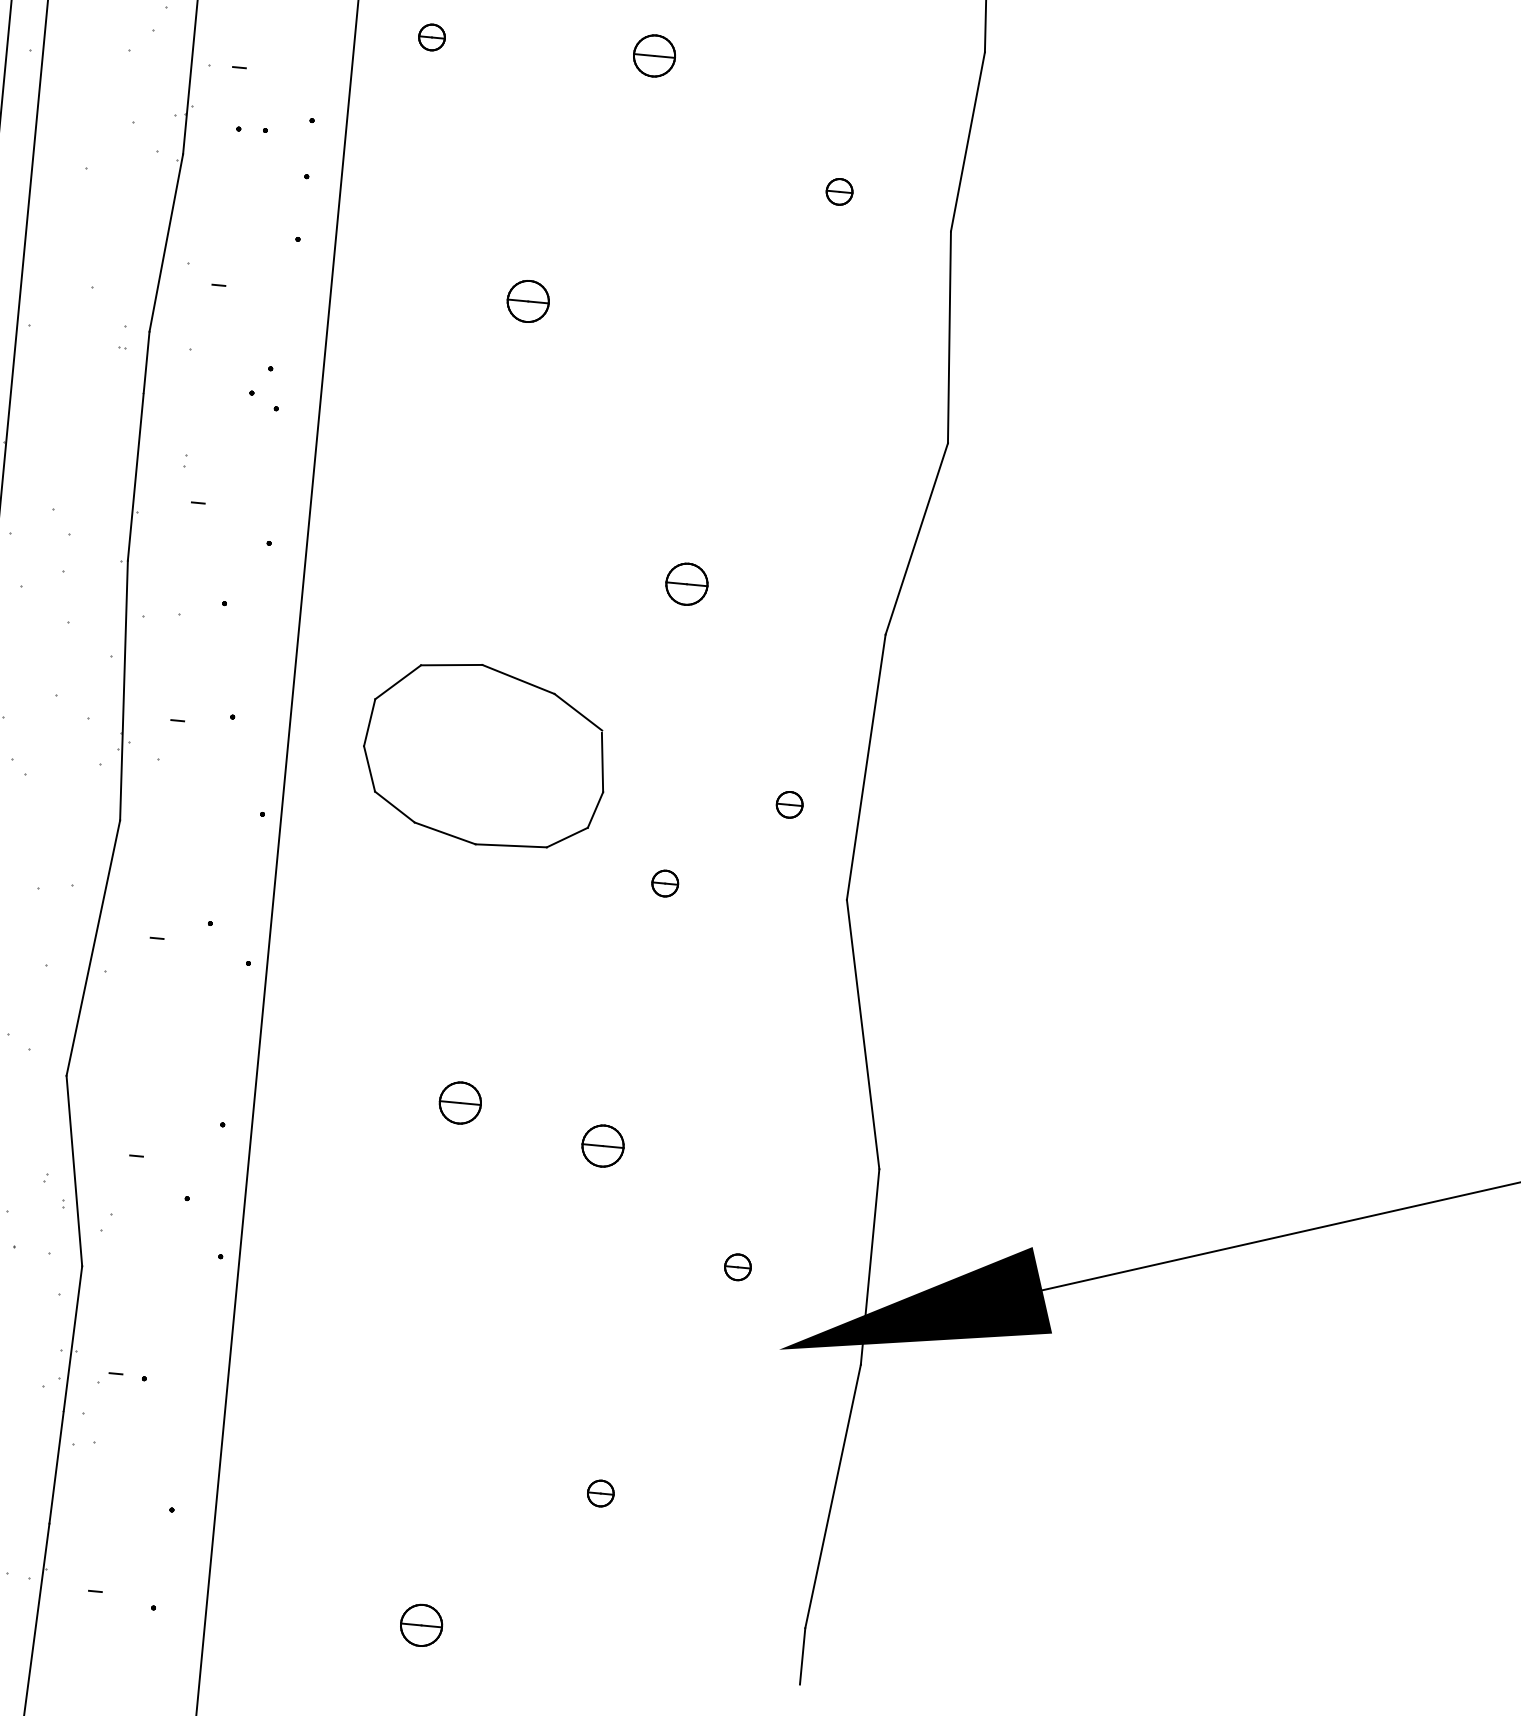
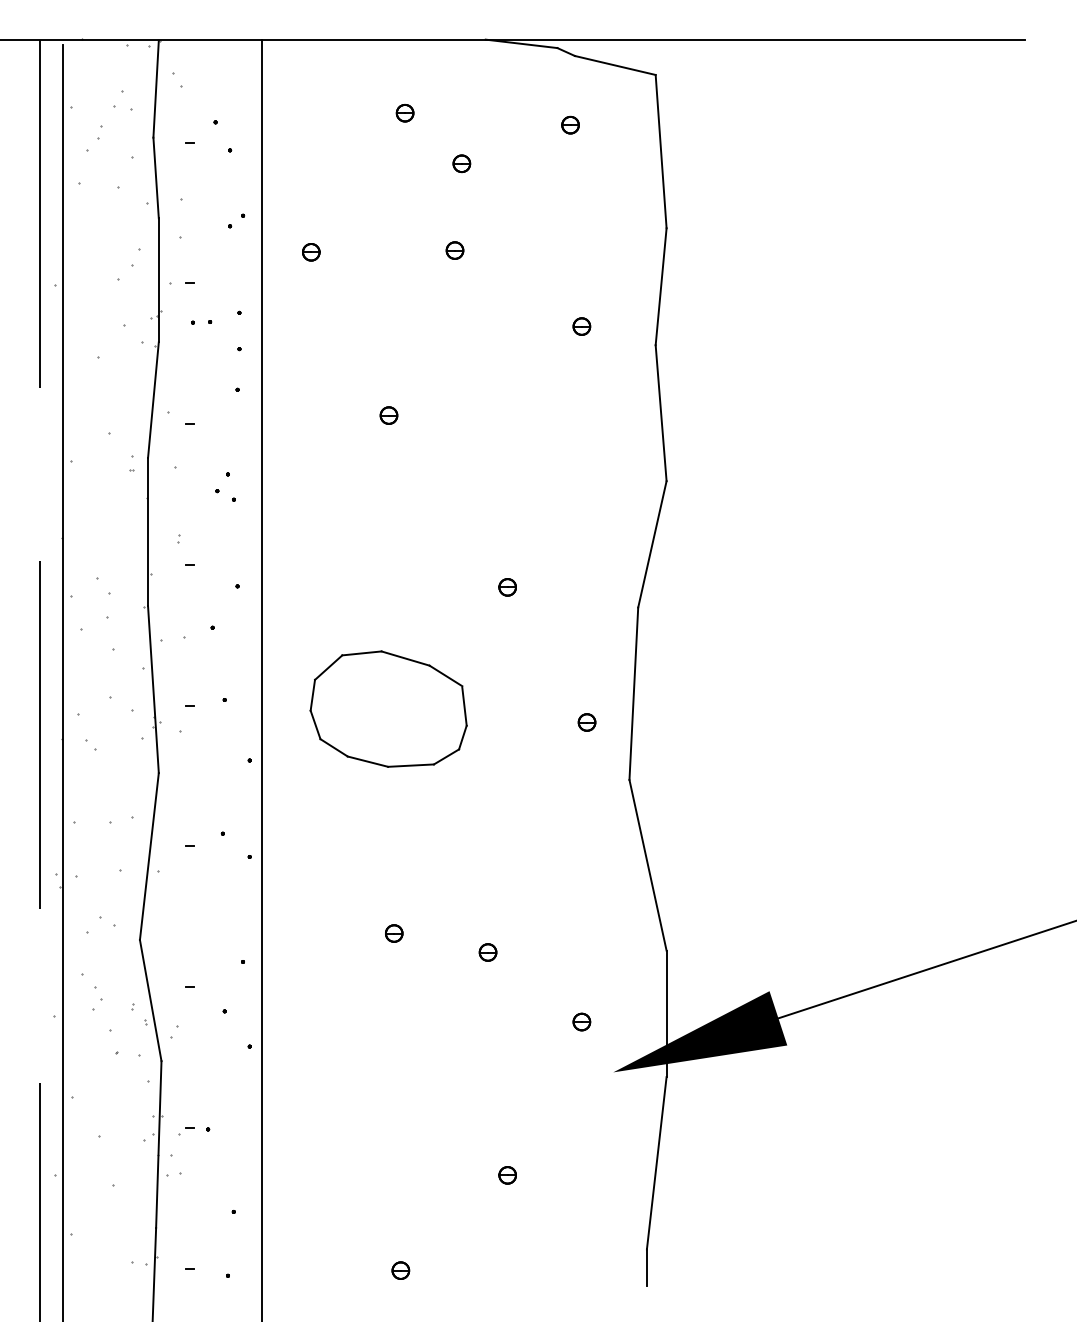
part: (653, 55) -> (454, 250), size x0.62
part: (527, 301) -> (388, 415), size x0.62
part: (686, 584) -> (507, 587), size x0.62
part: (664, 883) -> (511, 780), removed
part: (461, 1102) -> (394, 933), size x0.62
part: (602, 1145) -> (487, 952), size x0.62
part: (421, 1624) -> (400, 1270), size x0.62

